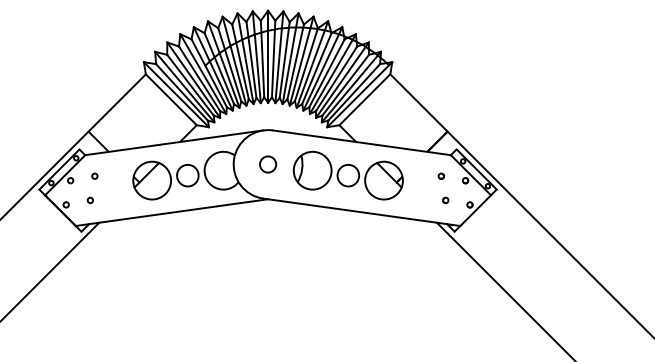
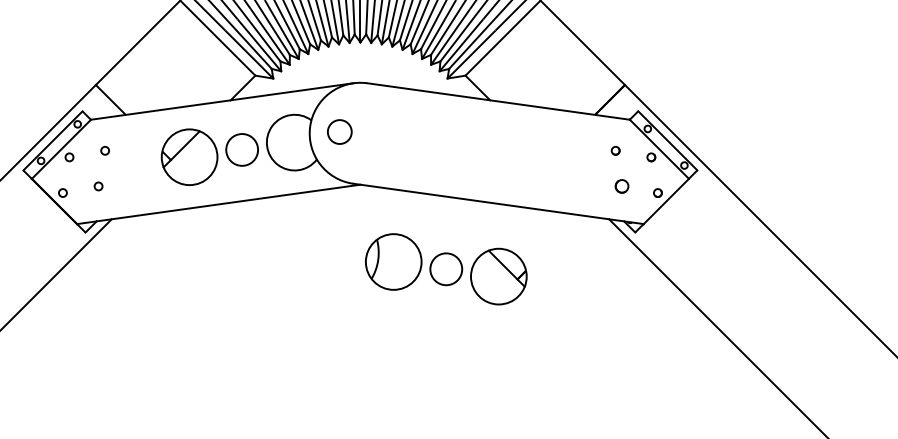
circle: (268, 164) -> (340, 132), moved
part: (347, 175) -> (445, 269), moved
part: (445, 200) -> (621, 186), size x1.6

